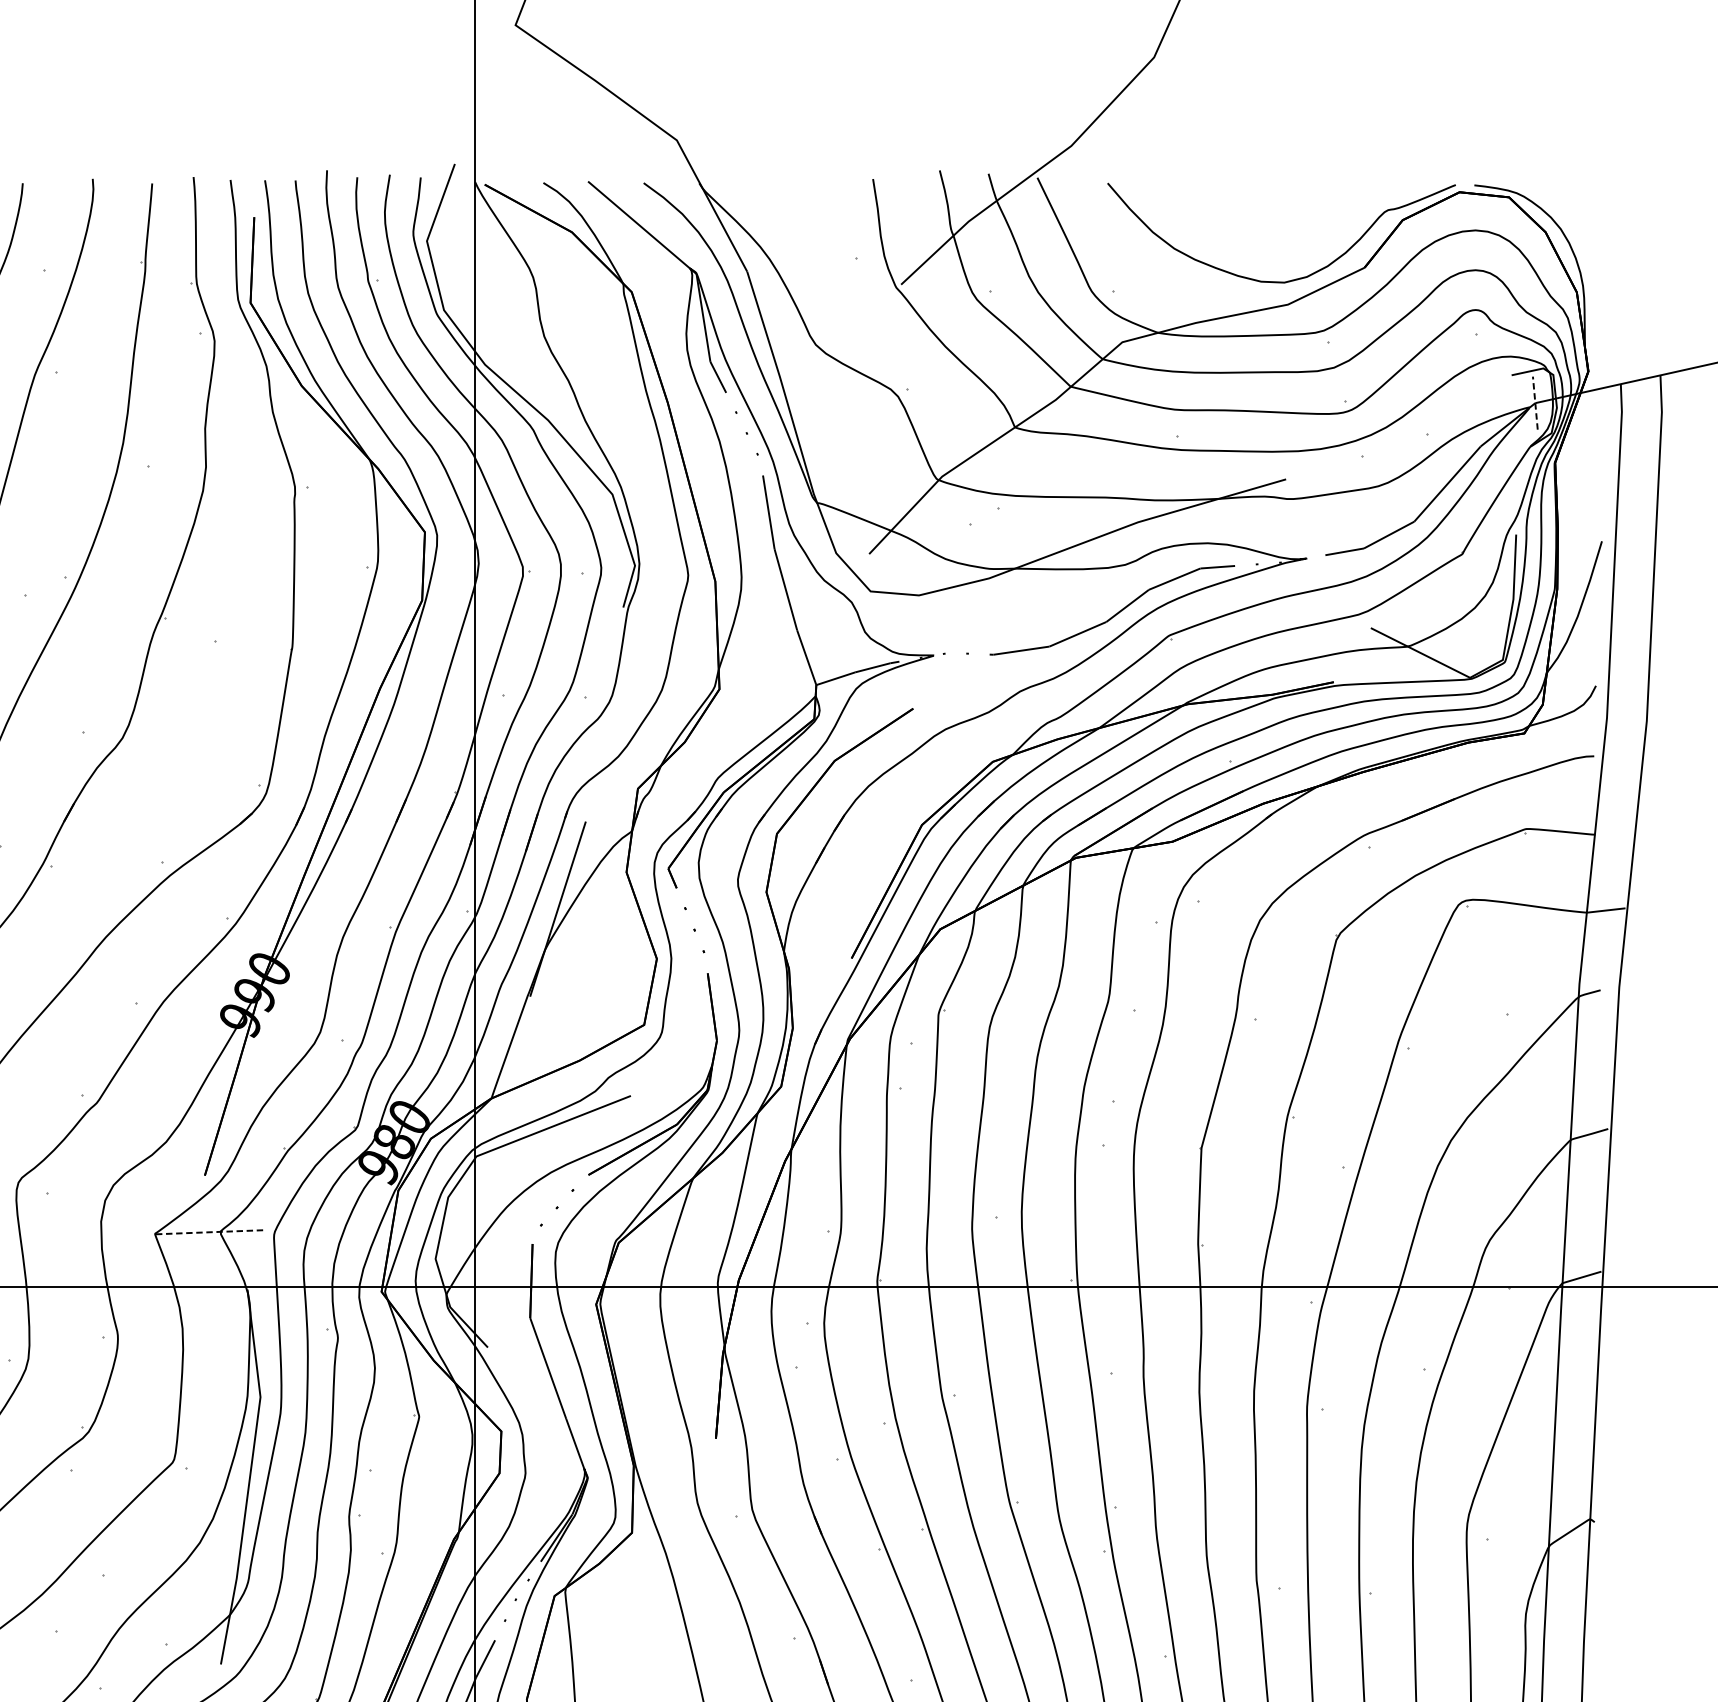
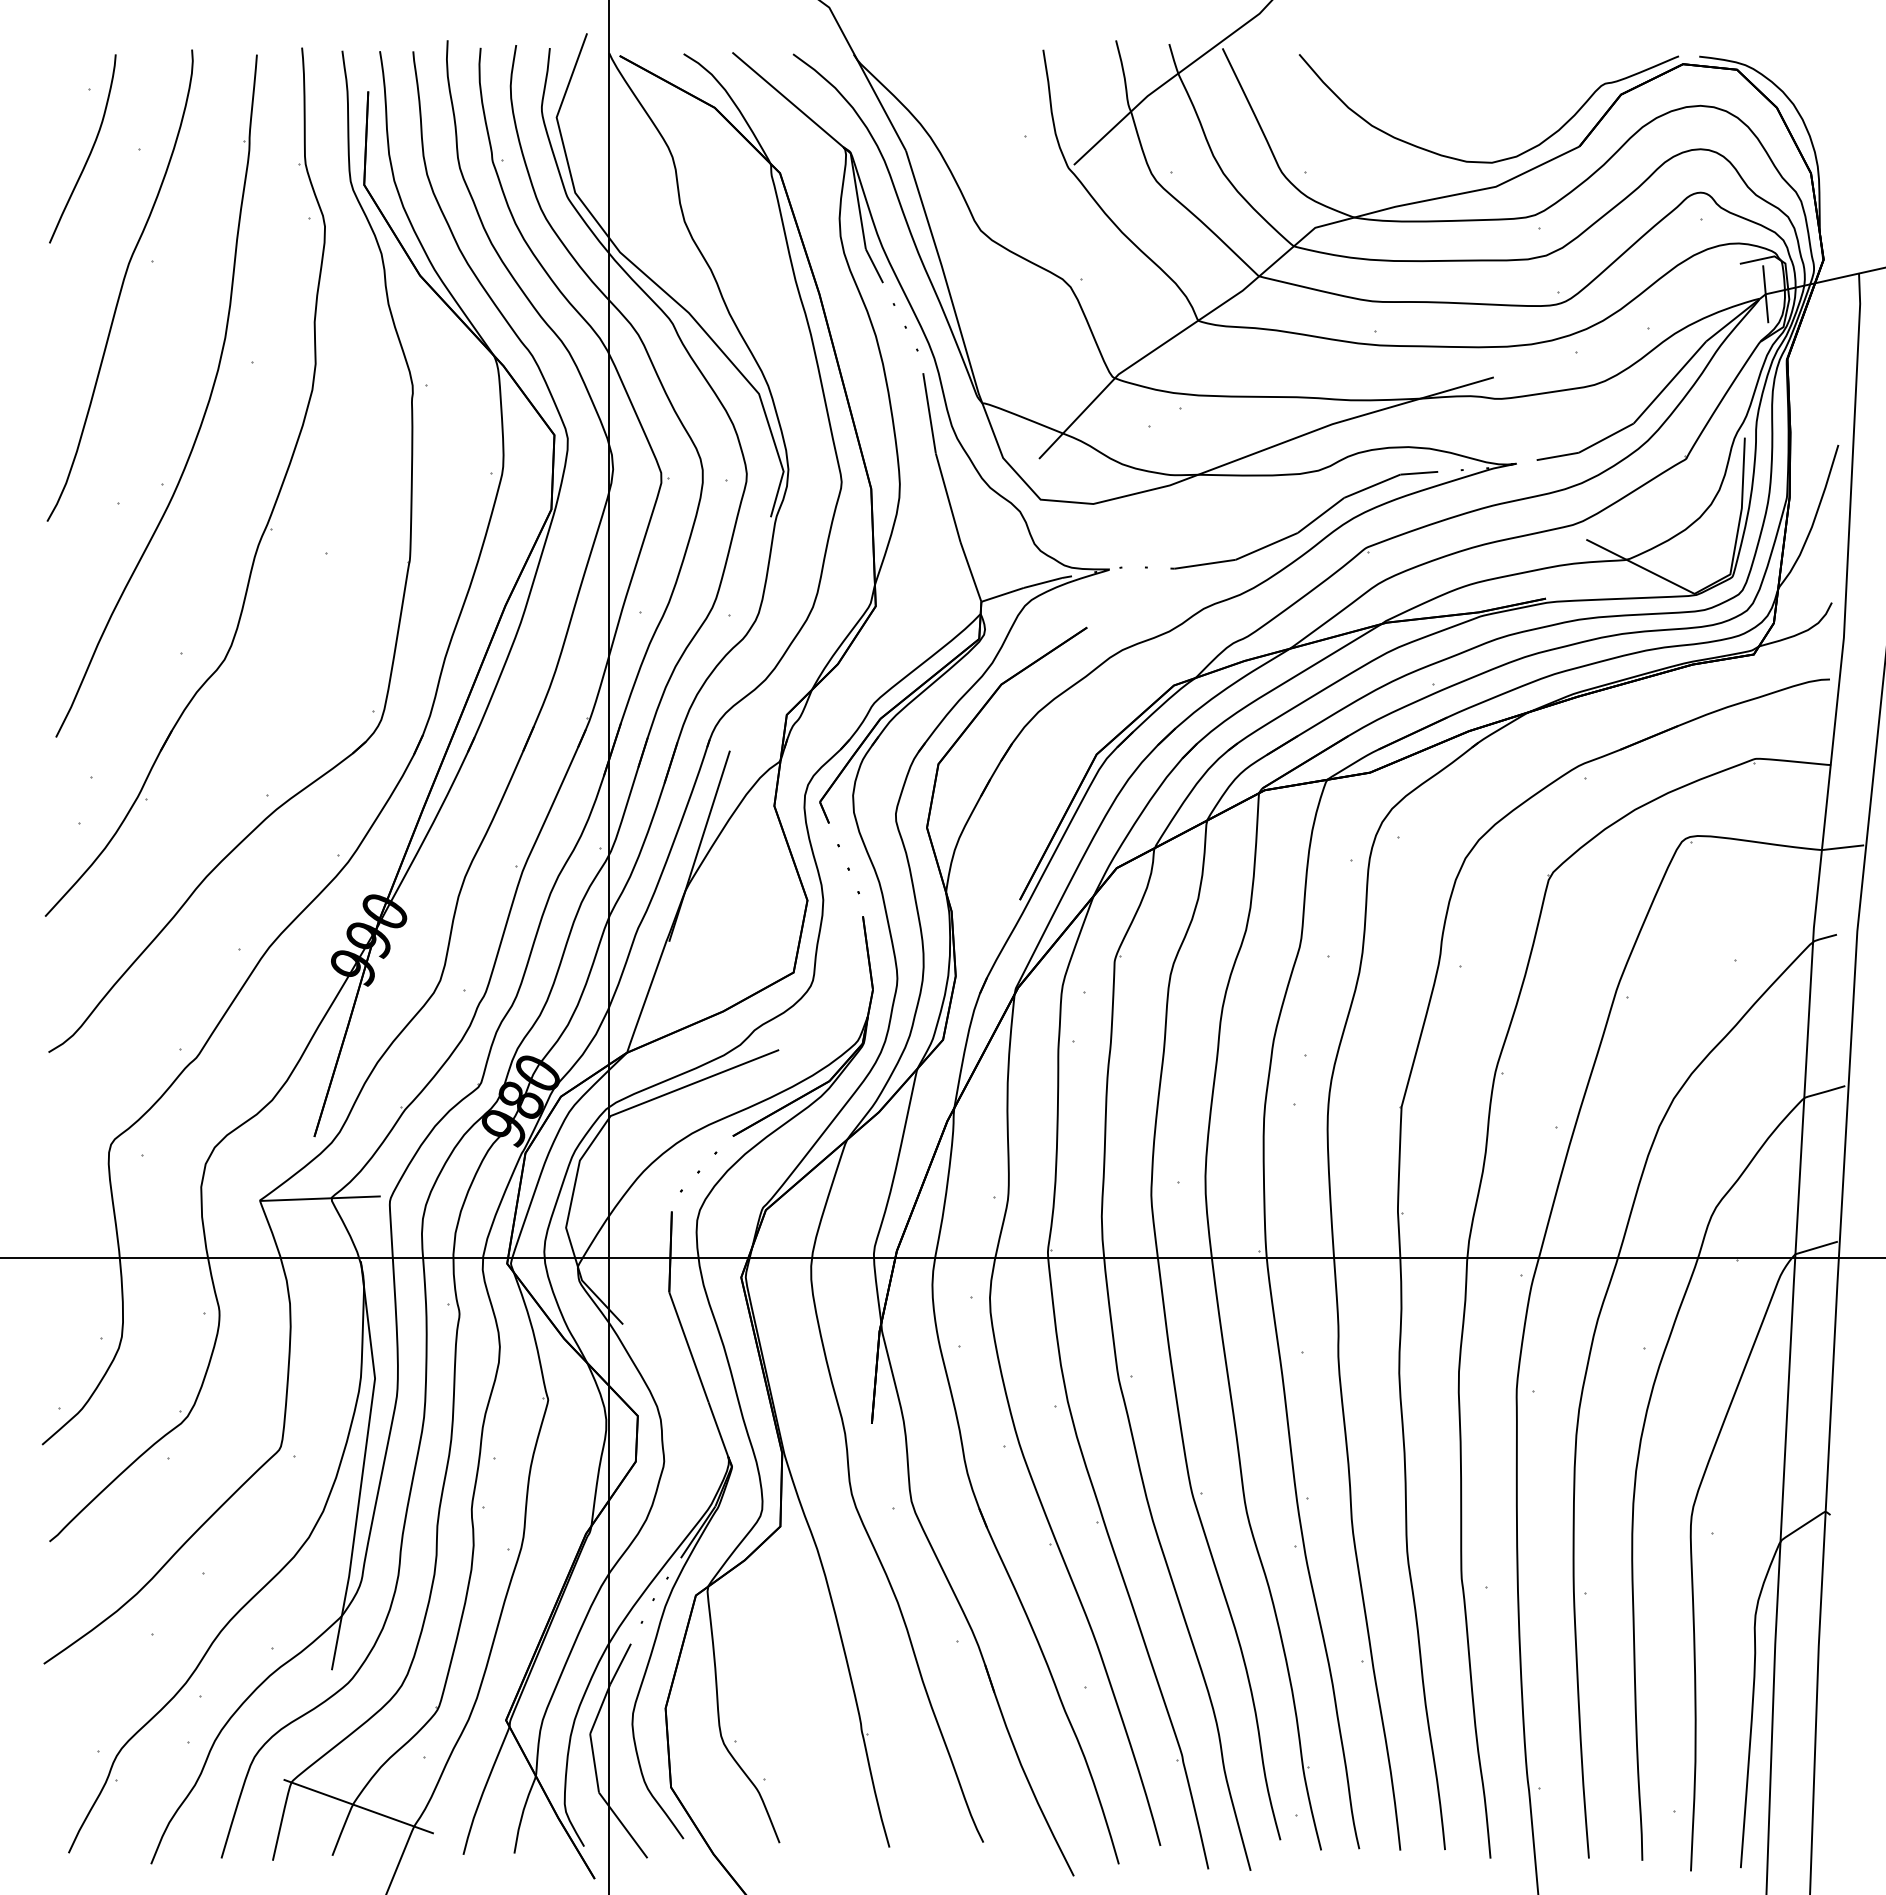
line: (1535, 402) -> (1765, 293), dashed -> solid
line: (210, 1232) -> (320, 1198), dashed -> solid

